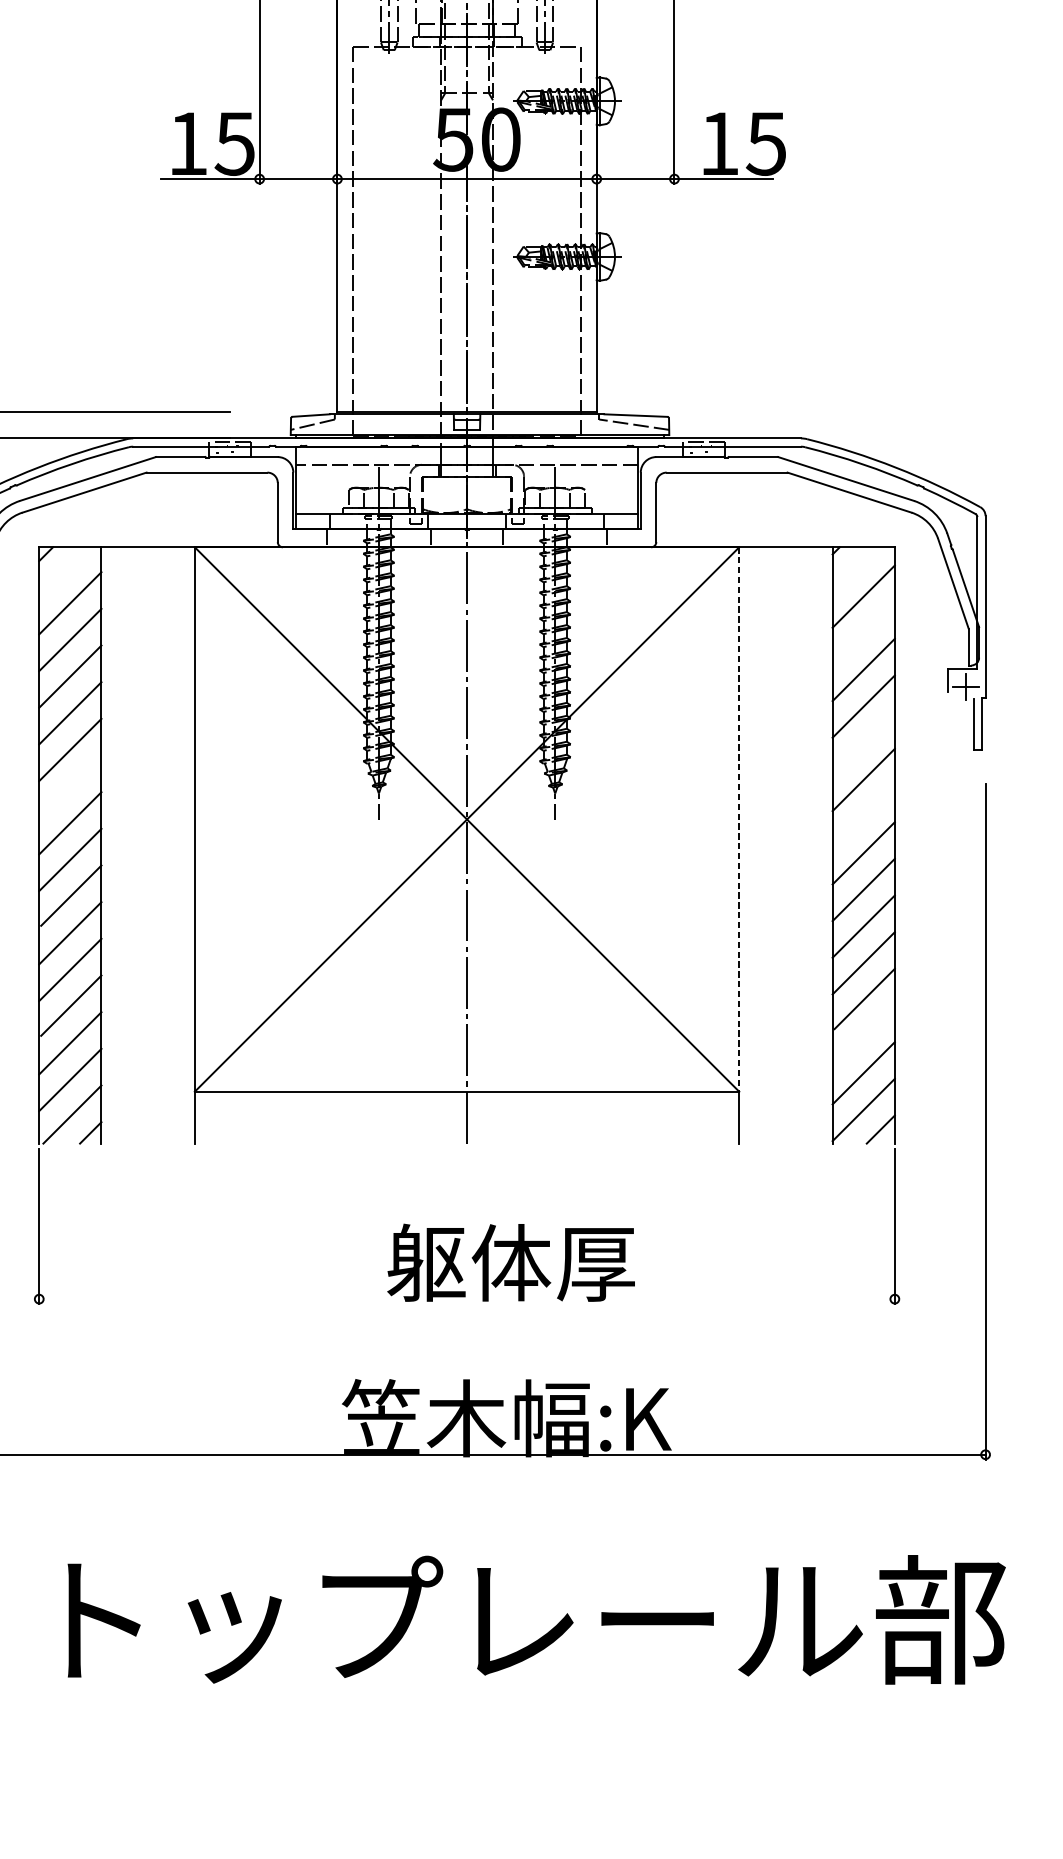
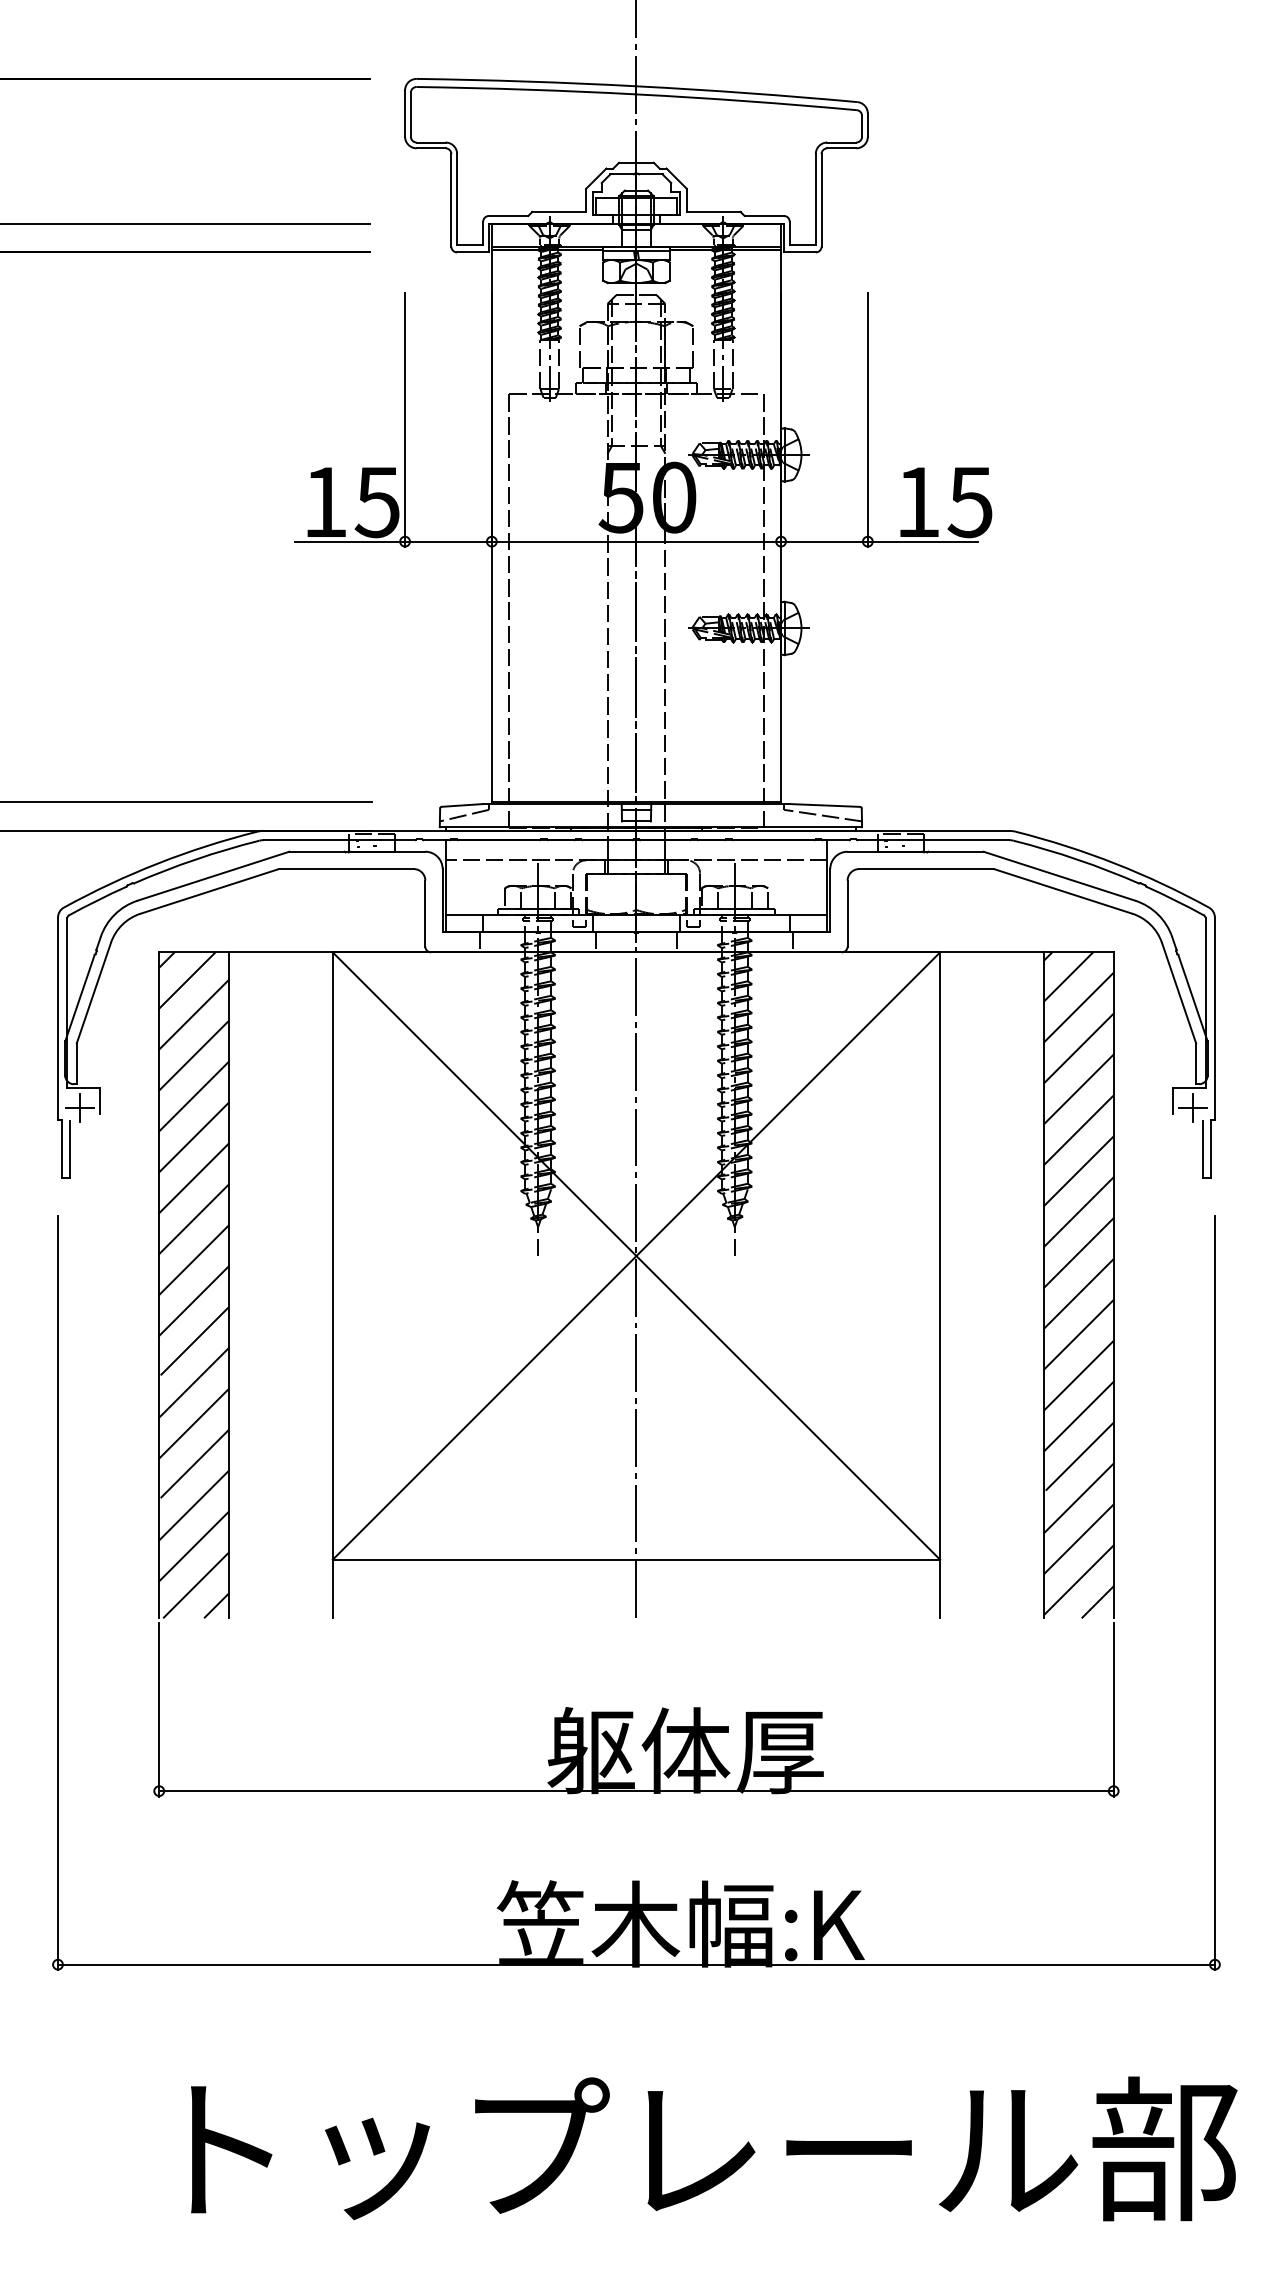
line: (854, 568) -> (1068, 976), added
line: (64, 572) -> (187, 980), added
line: (863, 633) -> (1078, 1048), added
line: (863, 742) -> (1078, 1170), added
line: (69, 786) -> (193, 1219), added
line: (863, 816) -> (1078, 1252), added
line: (739, 819) -> (940, 1256), dashed -> solid
line: (863, 1035) -> (1078, 1497), added
line: (467, 1299) -> (636, 1791), added

